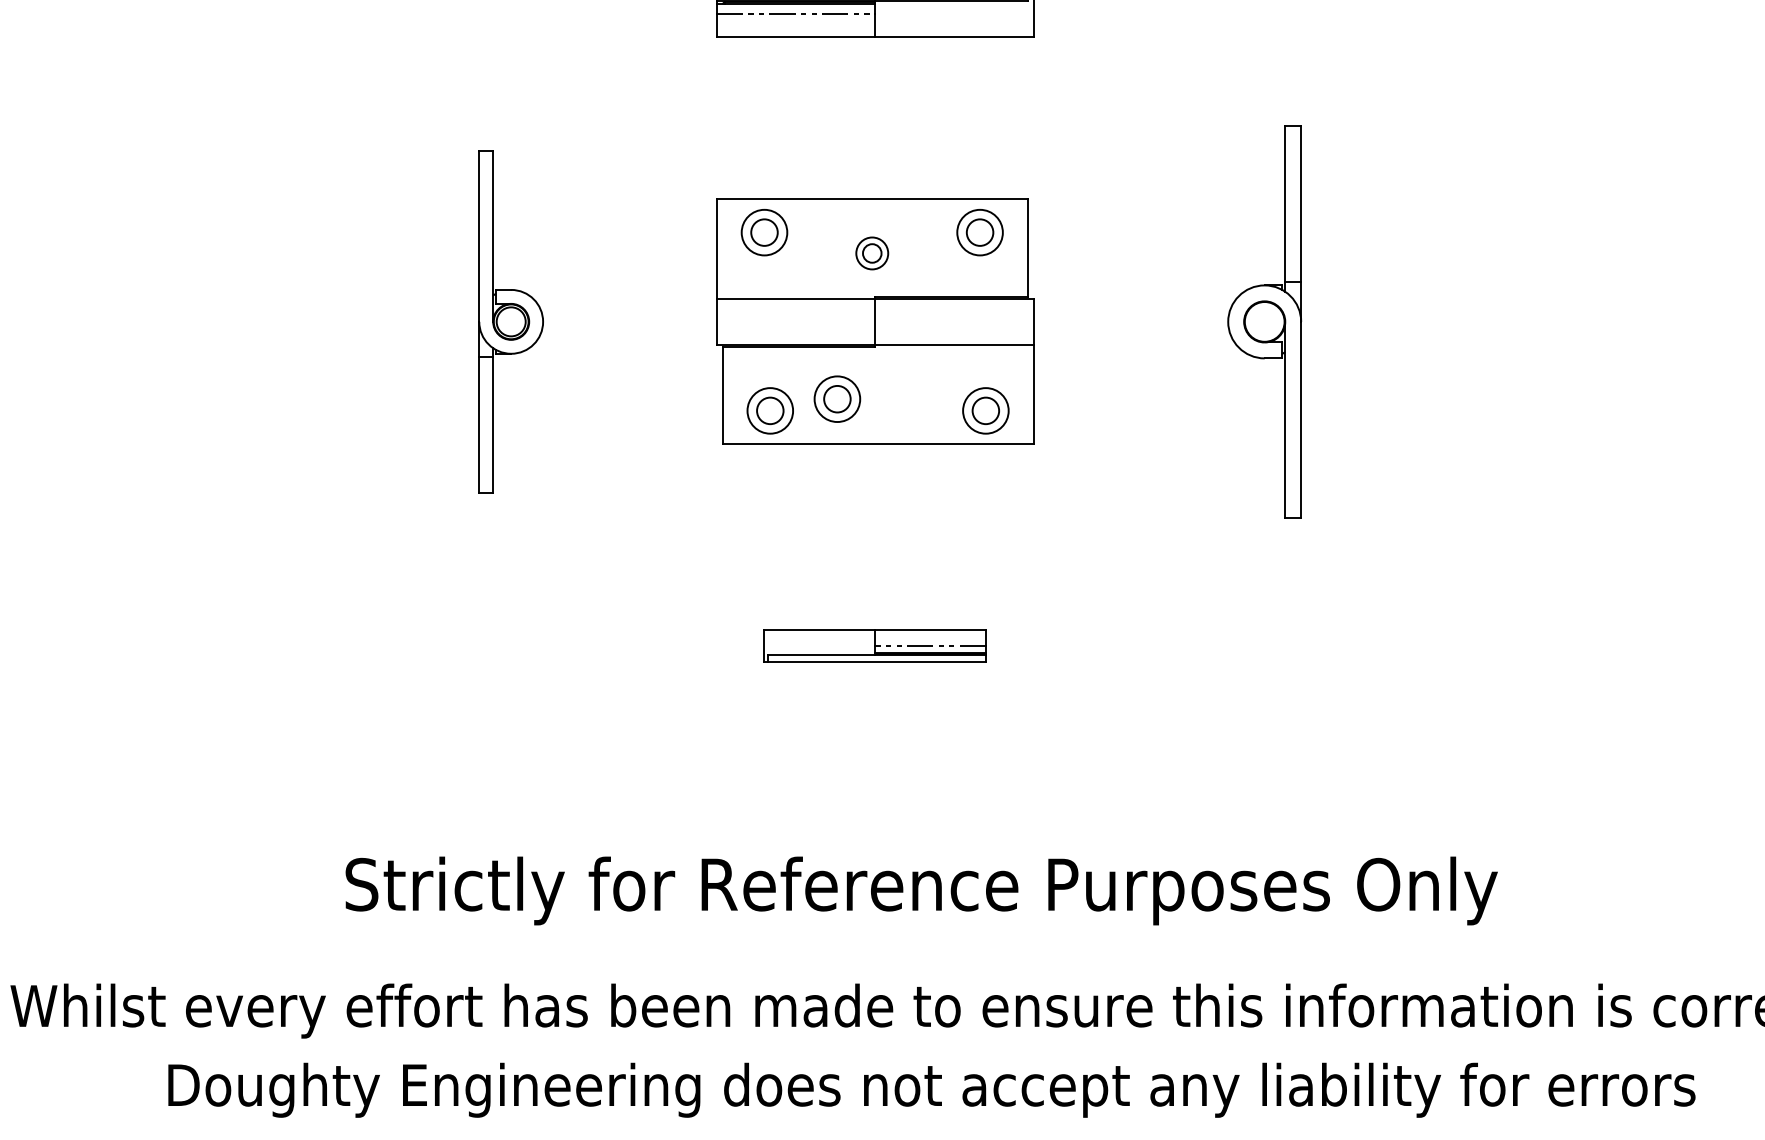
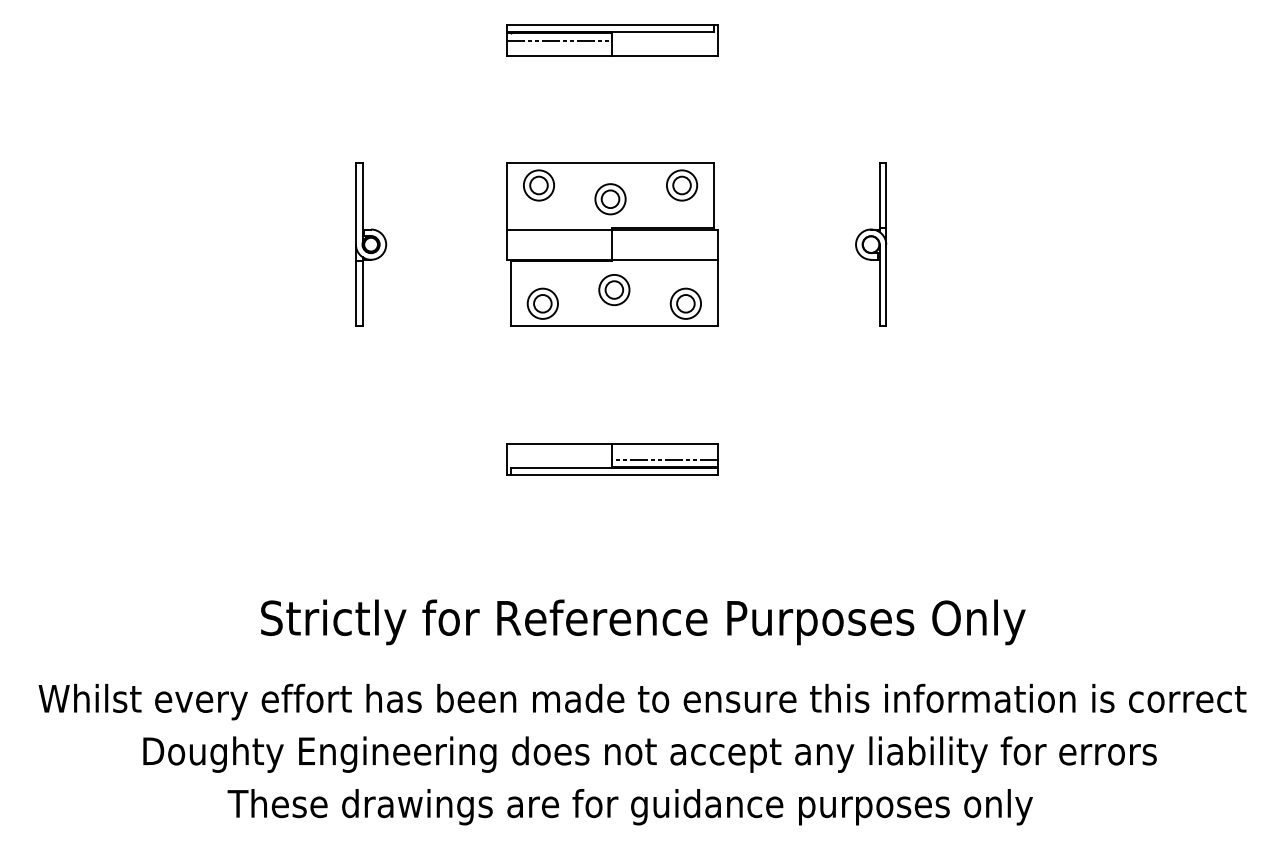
part: (872, 253) -> (610, 199), size x1.43
part: (512, 321) -> (371, 244), size x0.71
part: (1265, 321) -> (871, 244), size x0.62
part: (837, 399) -> (614, 290), moved
part: (875, 645) -> (612, 459), size x1.43

